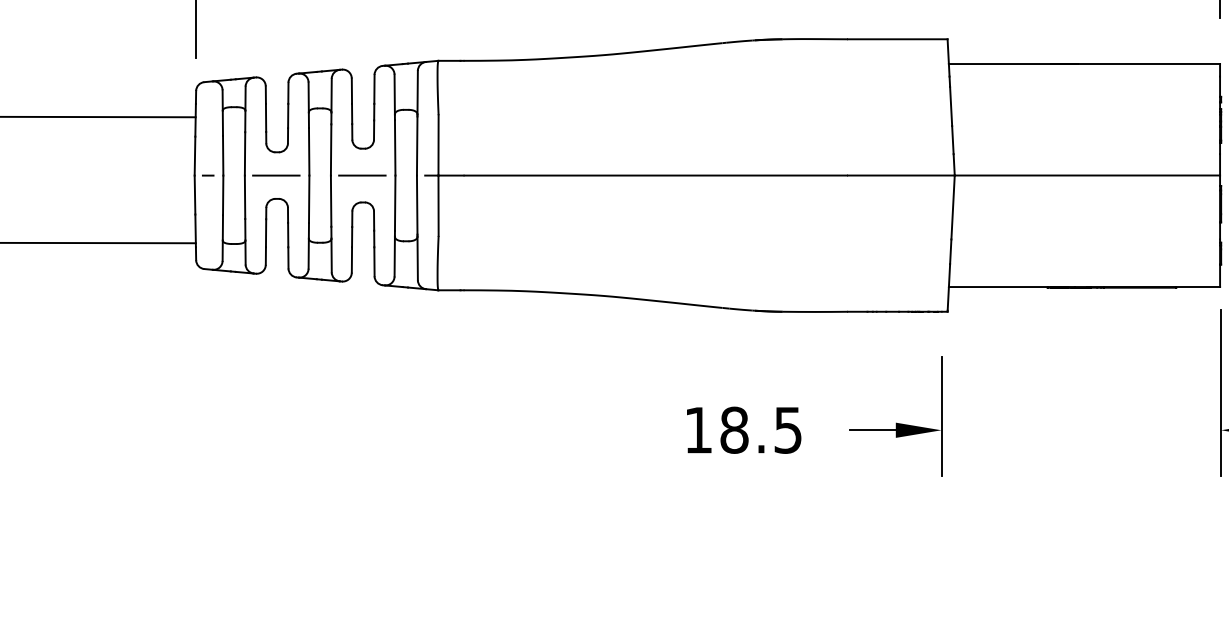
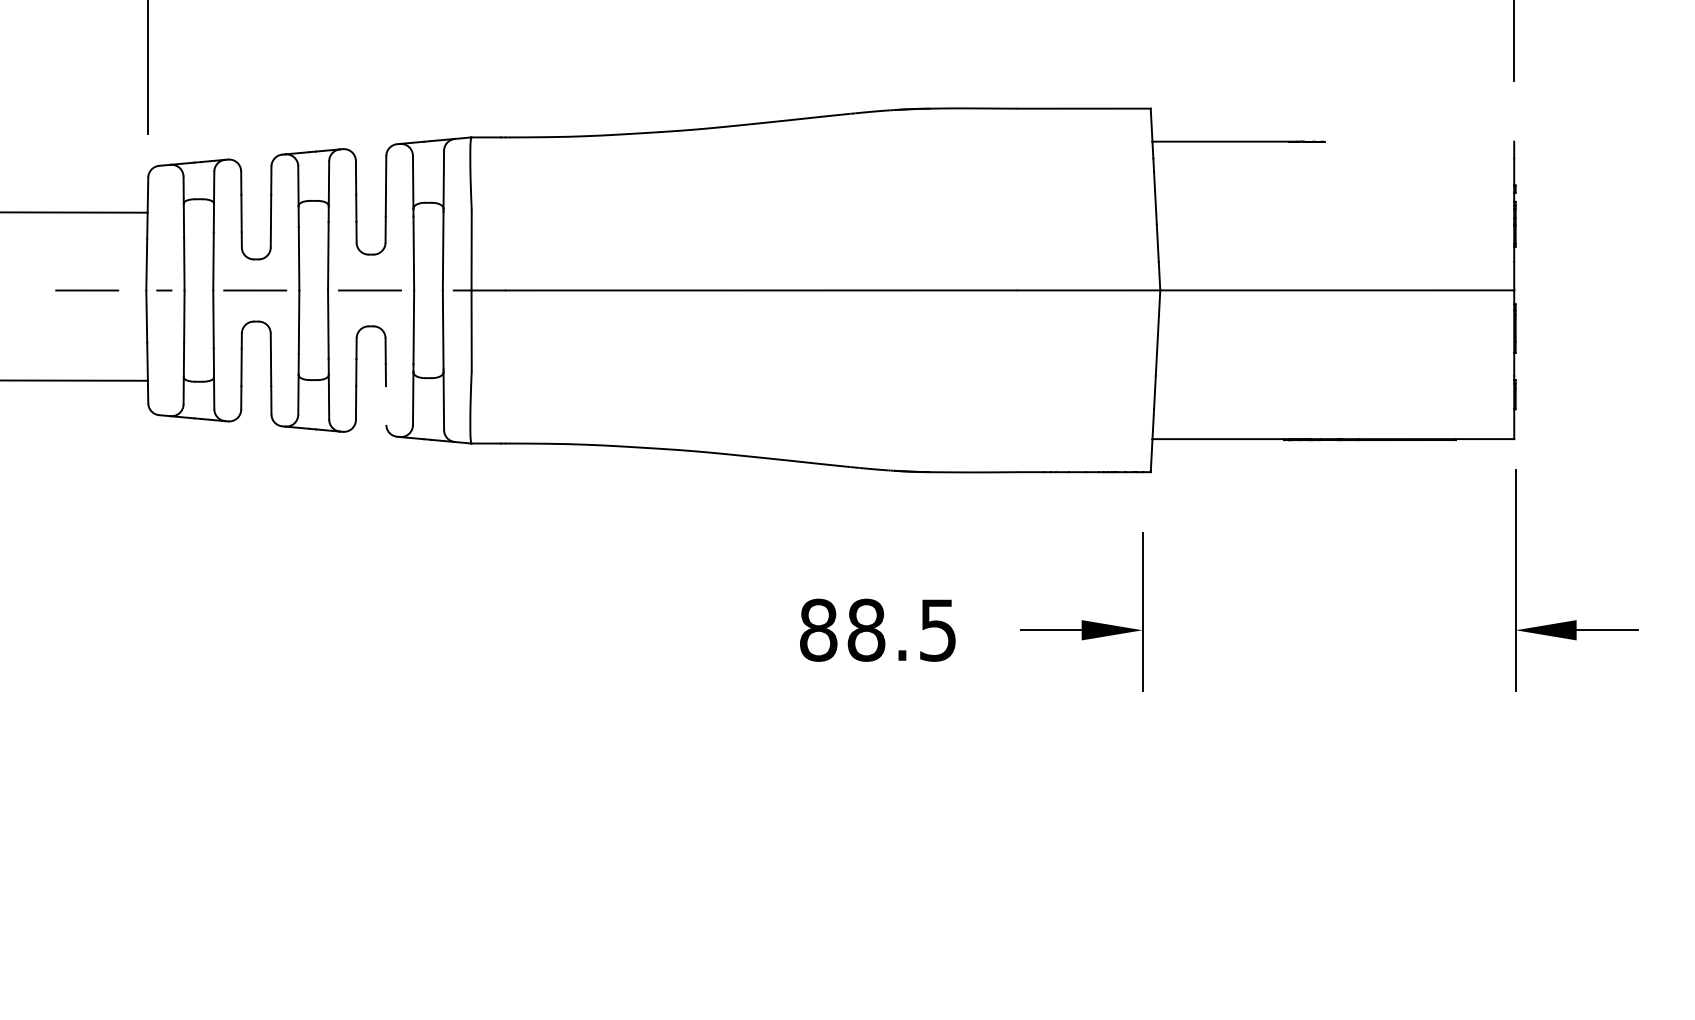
line: (1149, 63) -> (1419, 141), removed
line: (150, 175) -> (87, 290), added
line: (373, 261) -> (385, 405), removed
text: (698, 429) -> (818, 629), 18.5 -> 88.5

